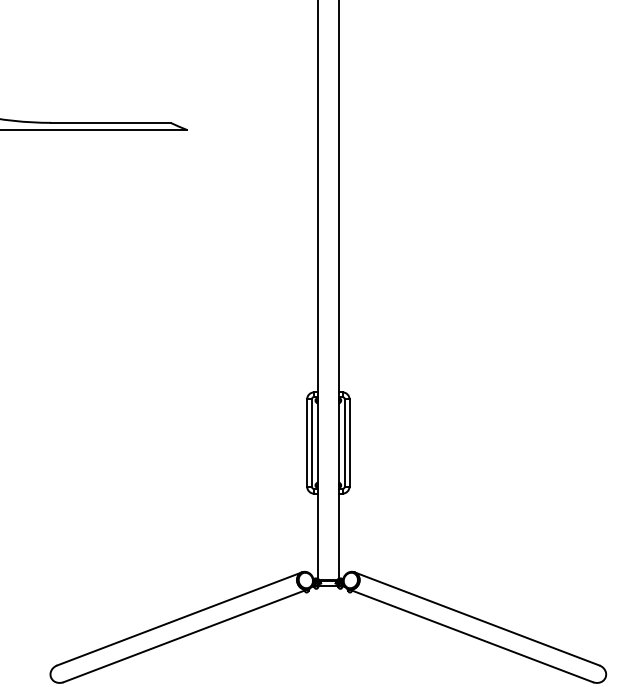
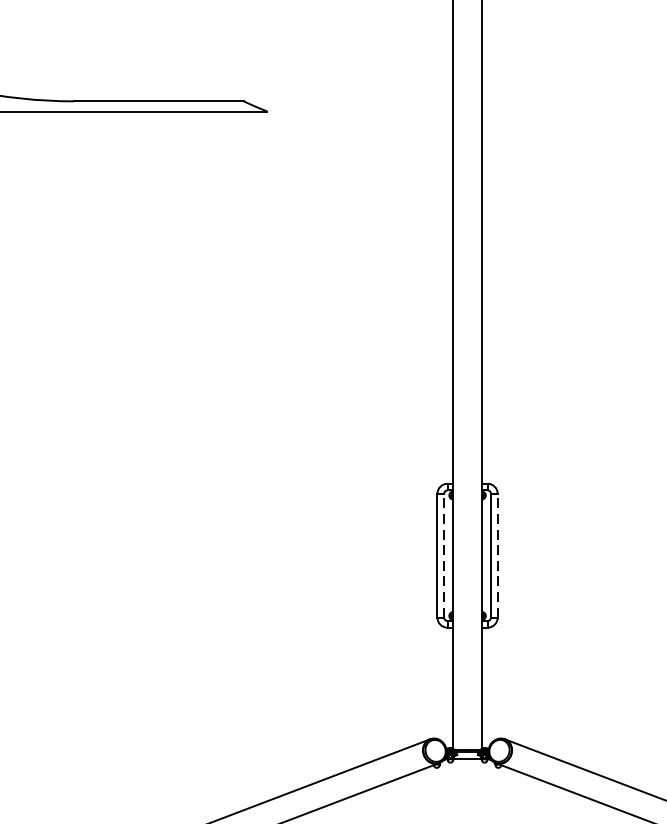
line: (311, 443) -> (443, 556), solid -> dashed
line: (349, 443) -> (497, 556), solid -> dashed

